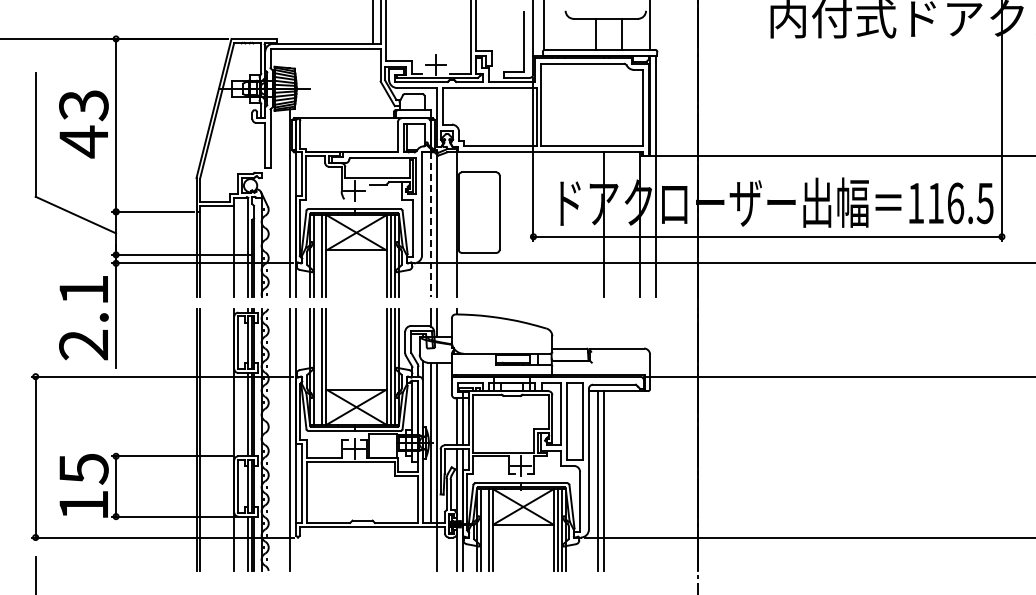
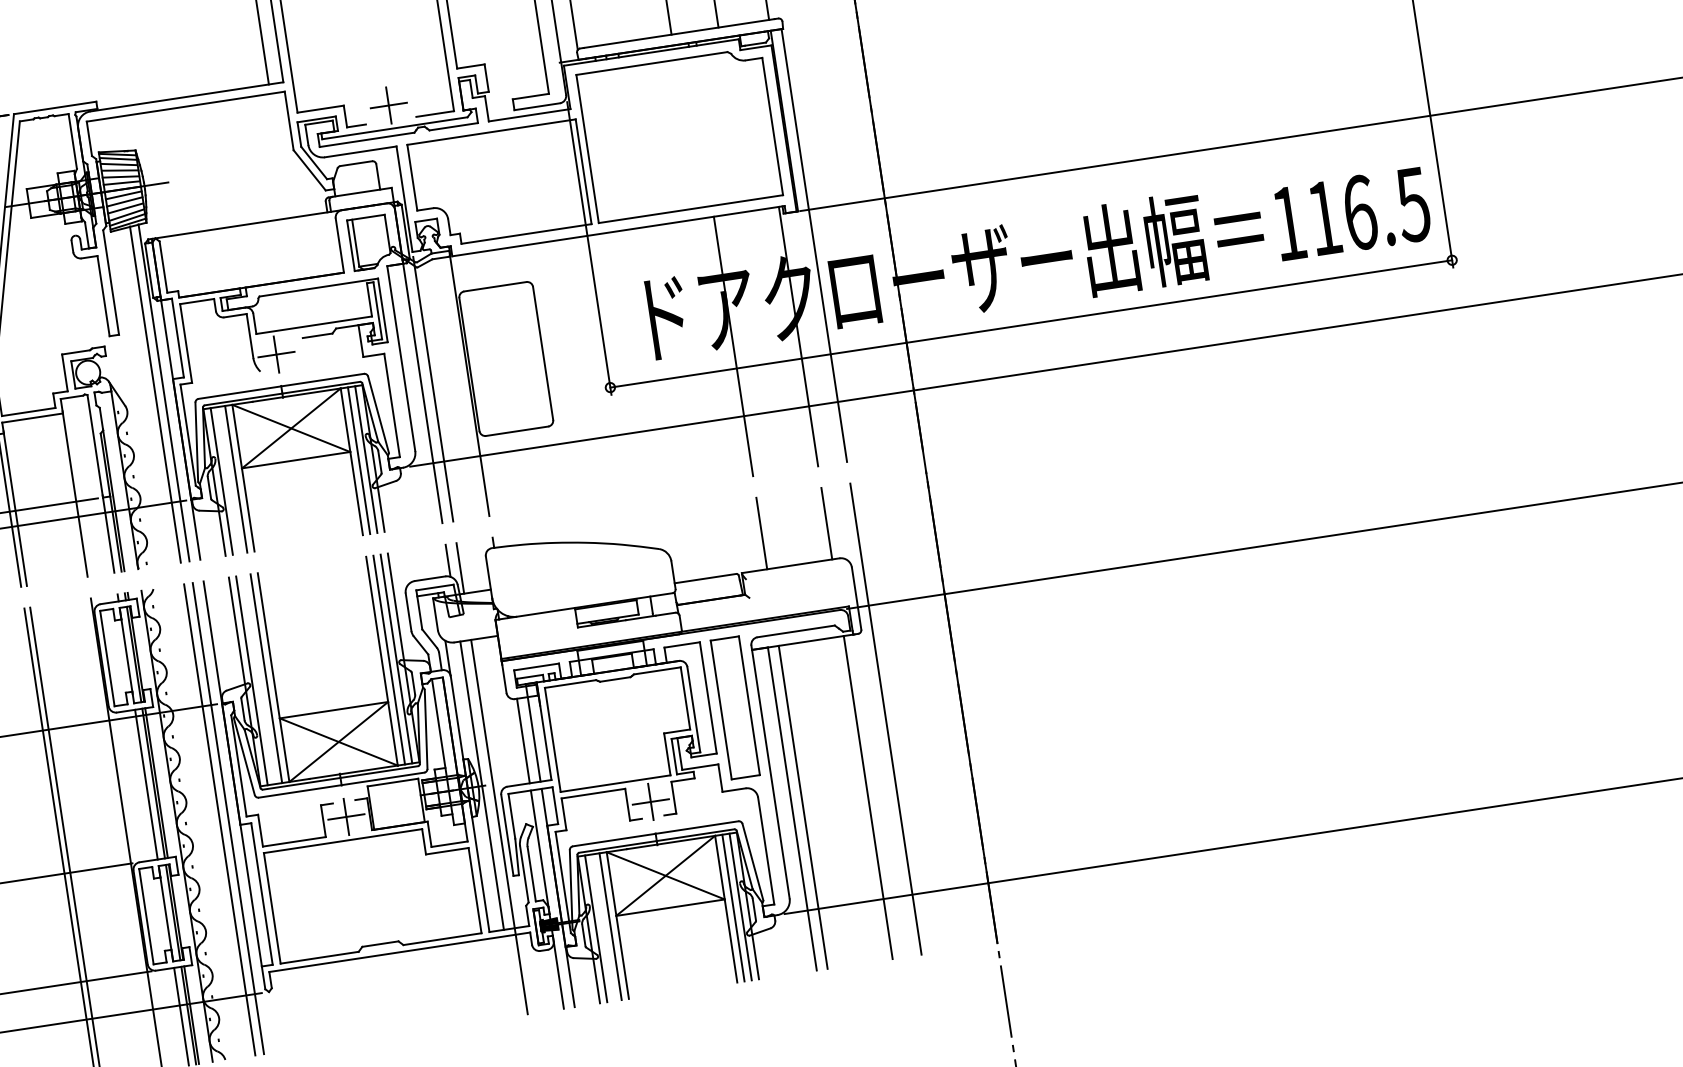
line: (285, 202) -> (155, 393), added
line: (430, 225) -> (422, 395), dashed -> solid
line: (603, 328) -> (761, 533), added
line: (640, 328) -> (827, 523), added
line: (285, 439) -> (219, 819), added
line: (656, 439) -> (886, 718), added
line: (640, 480) -> (868, 796), added

